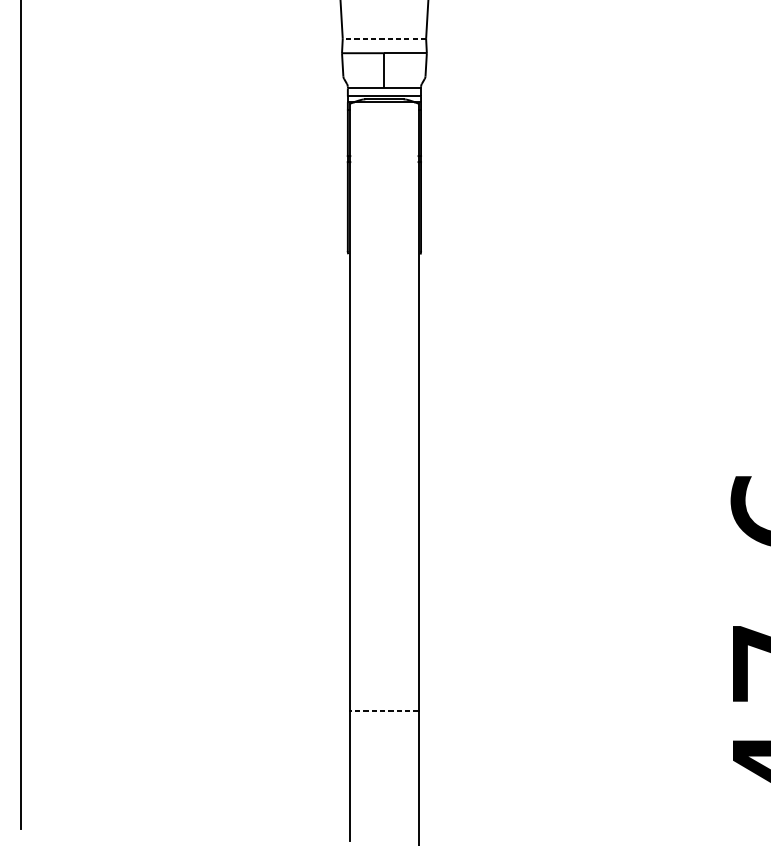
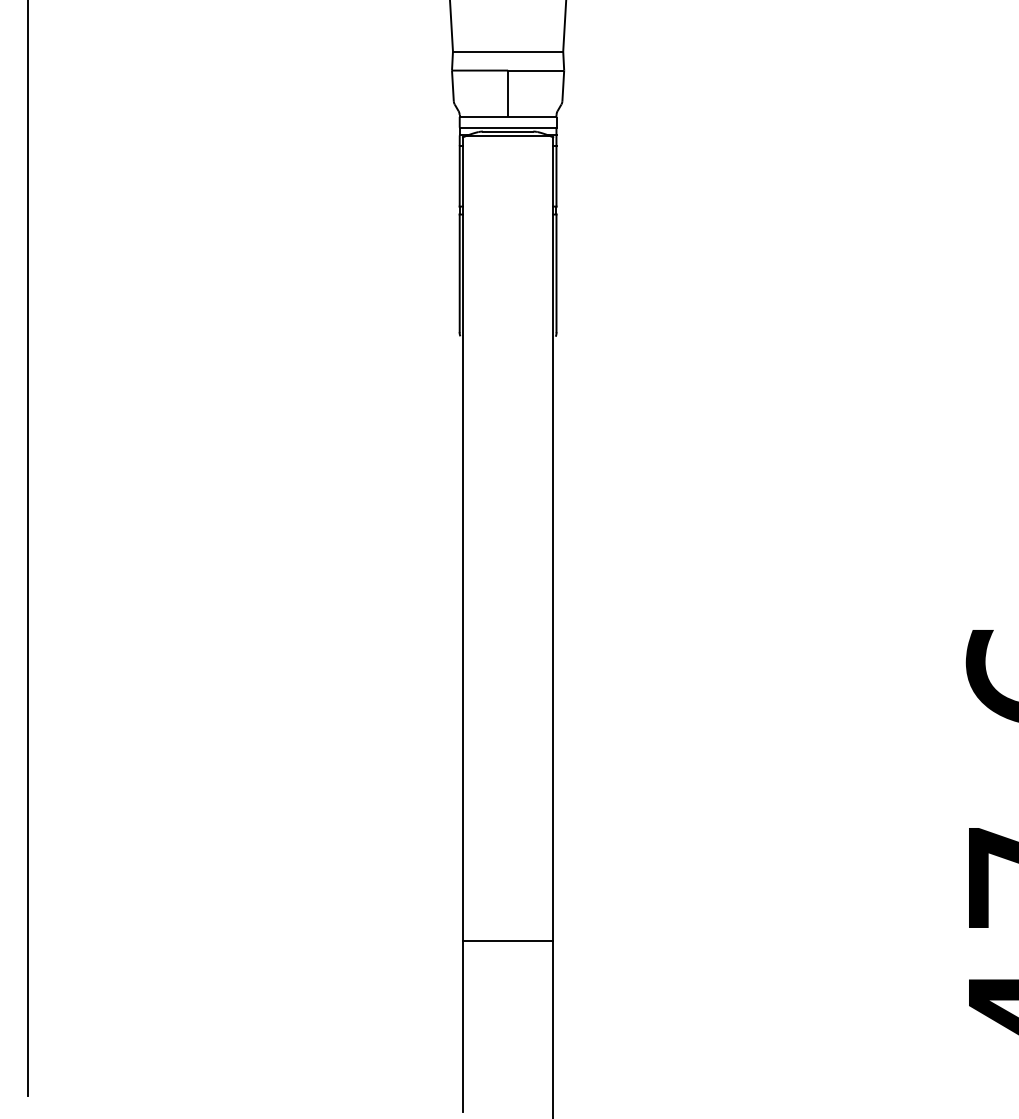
line: (383, 38) -> (507, 51), dashed -> solid
line: (383, 711) -> (507, 940), dashed -> solid

